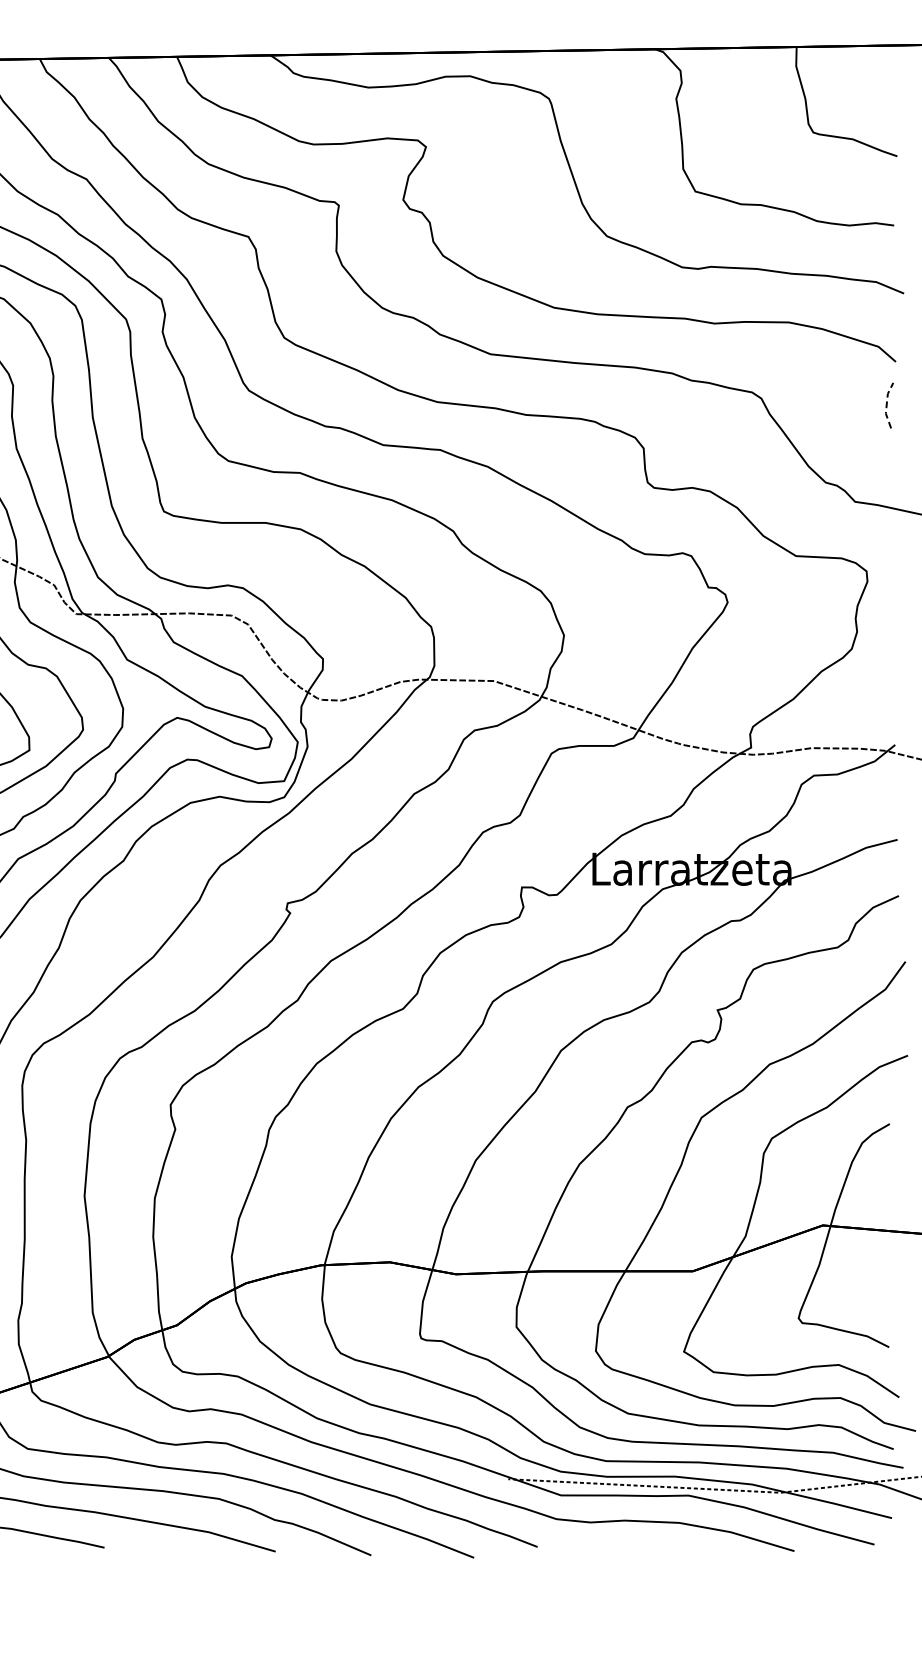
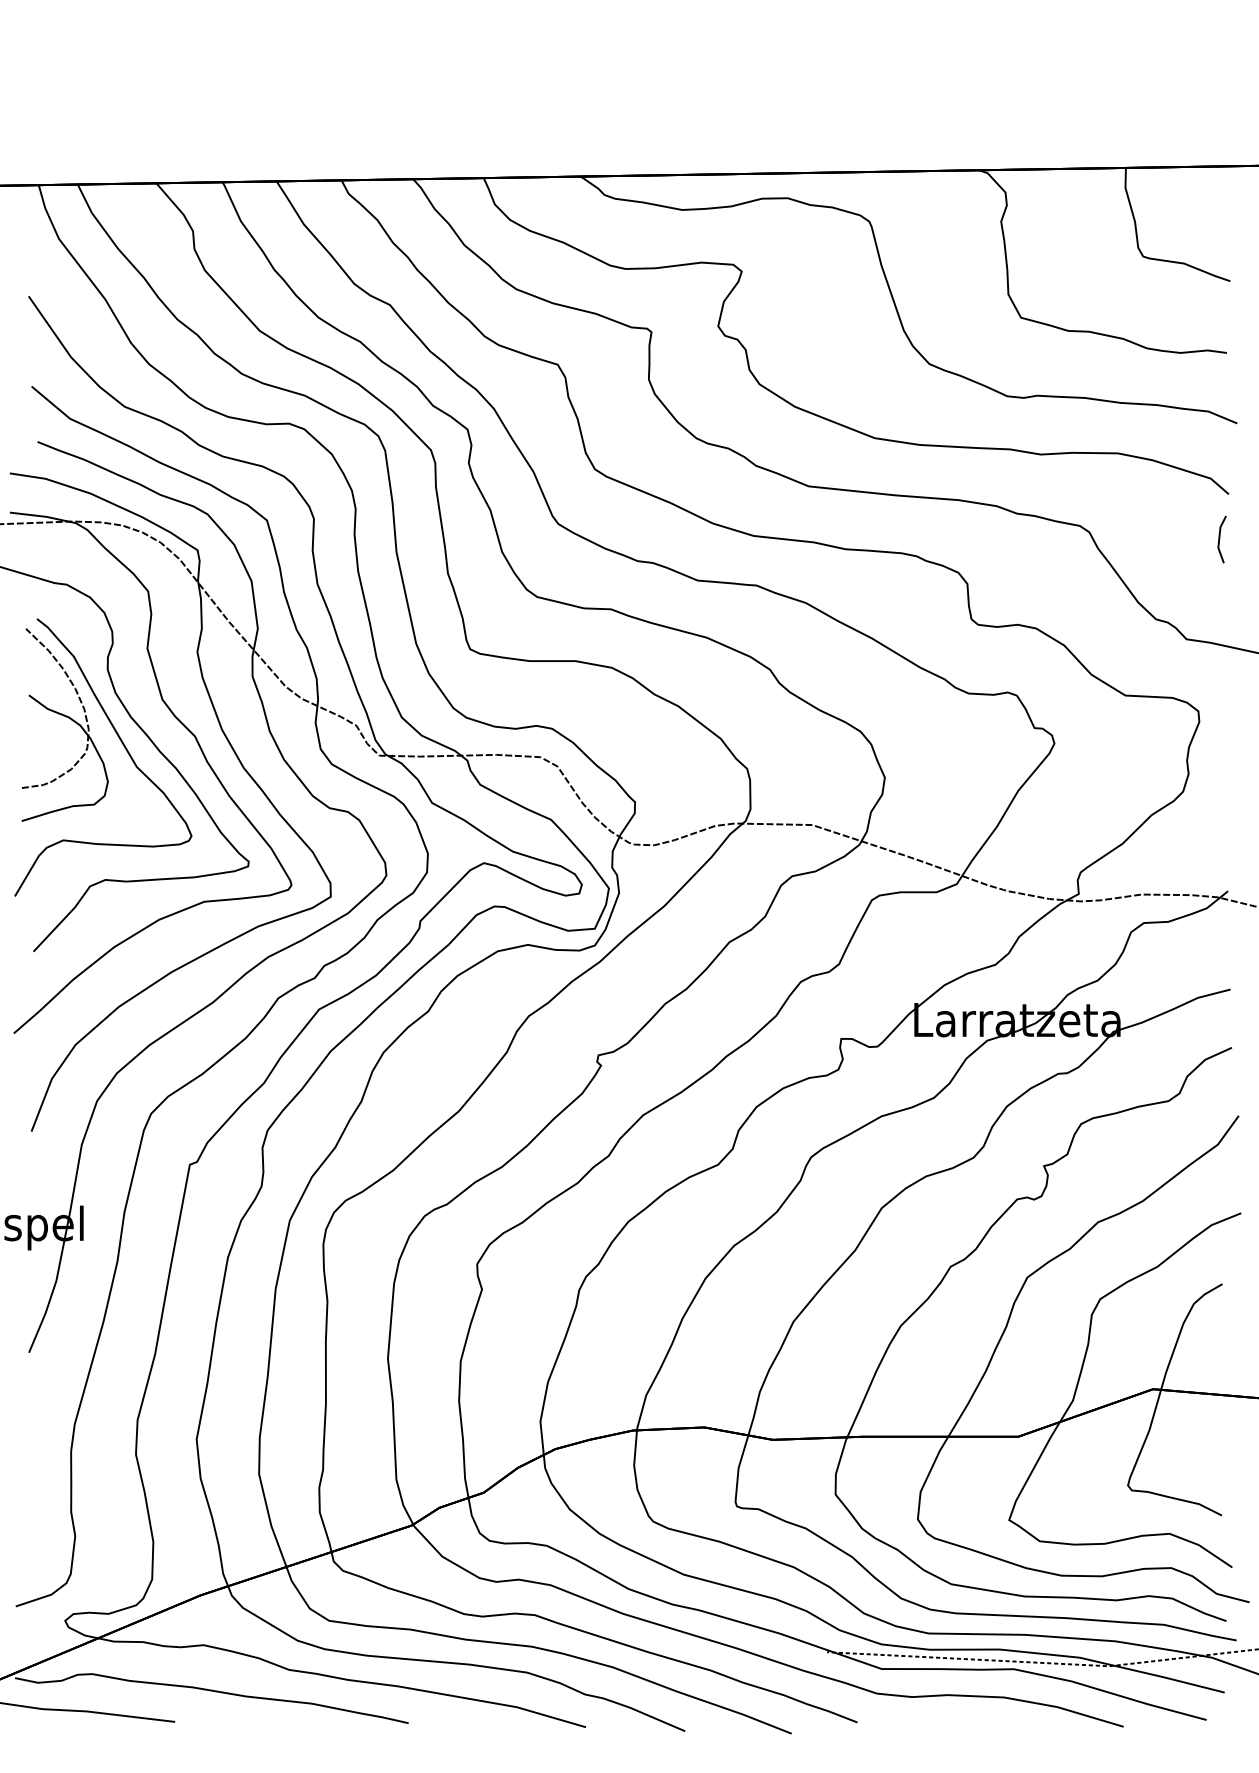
line: (886, 405) -> (1219, 539), dashed -> solid

